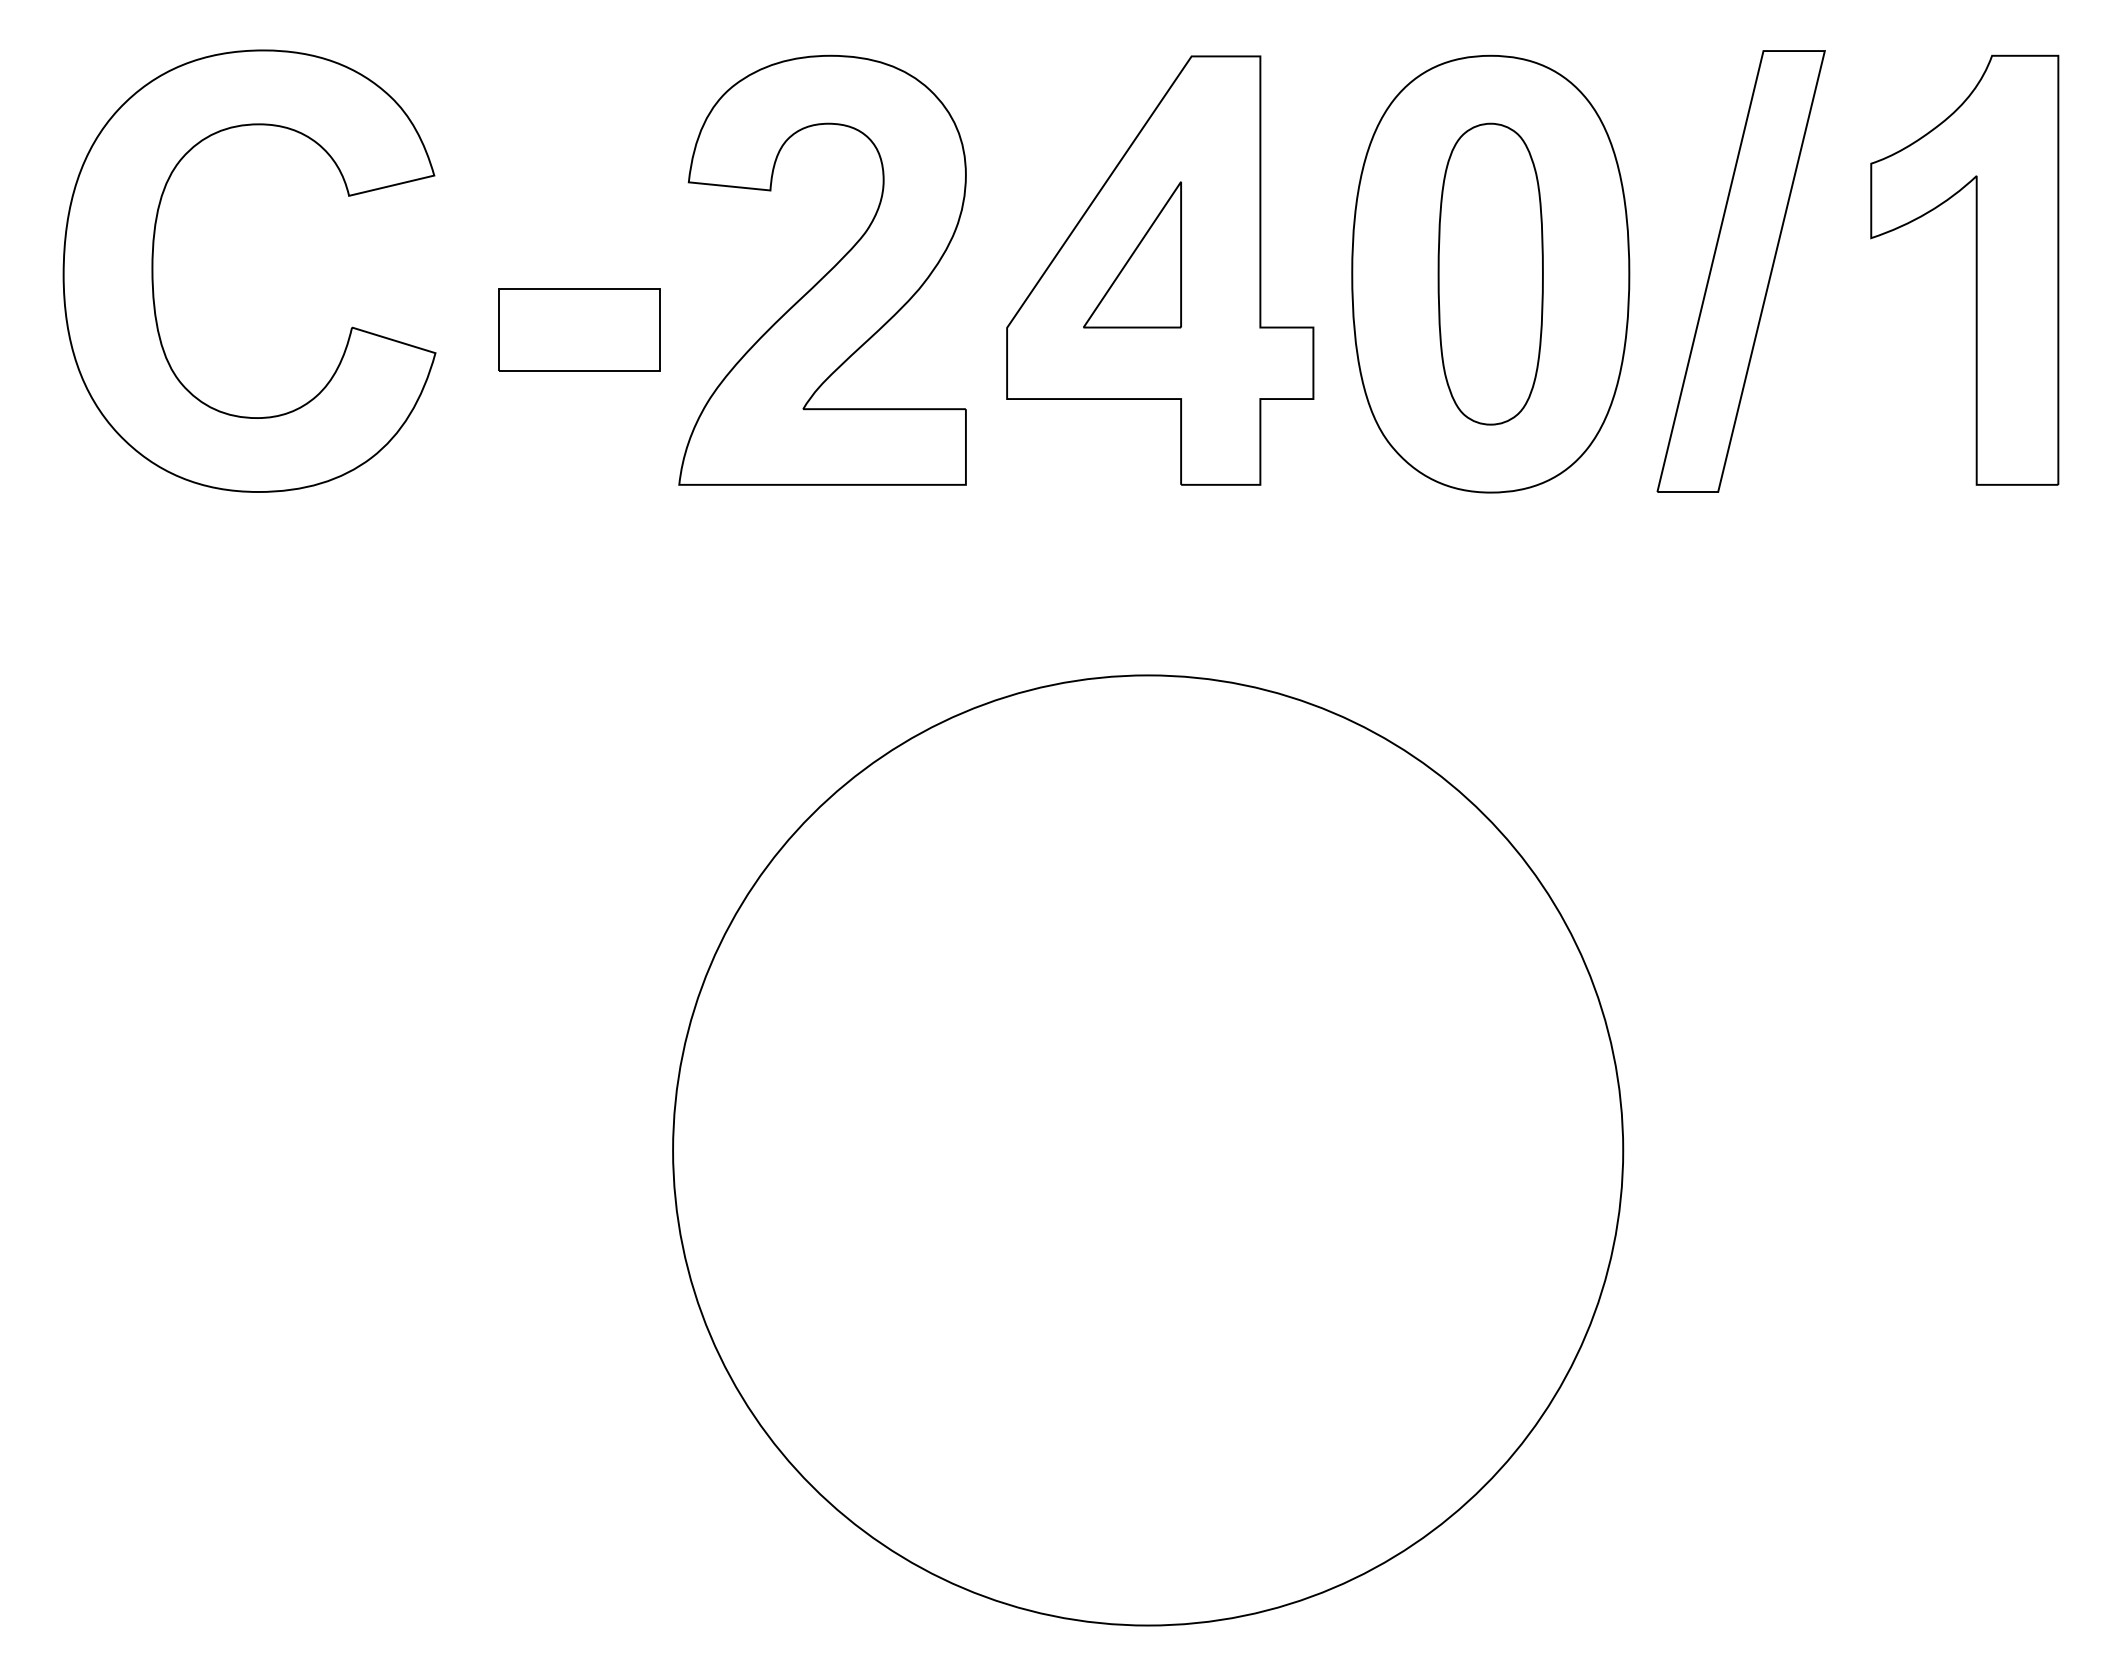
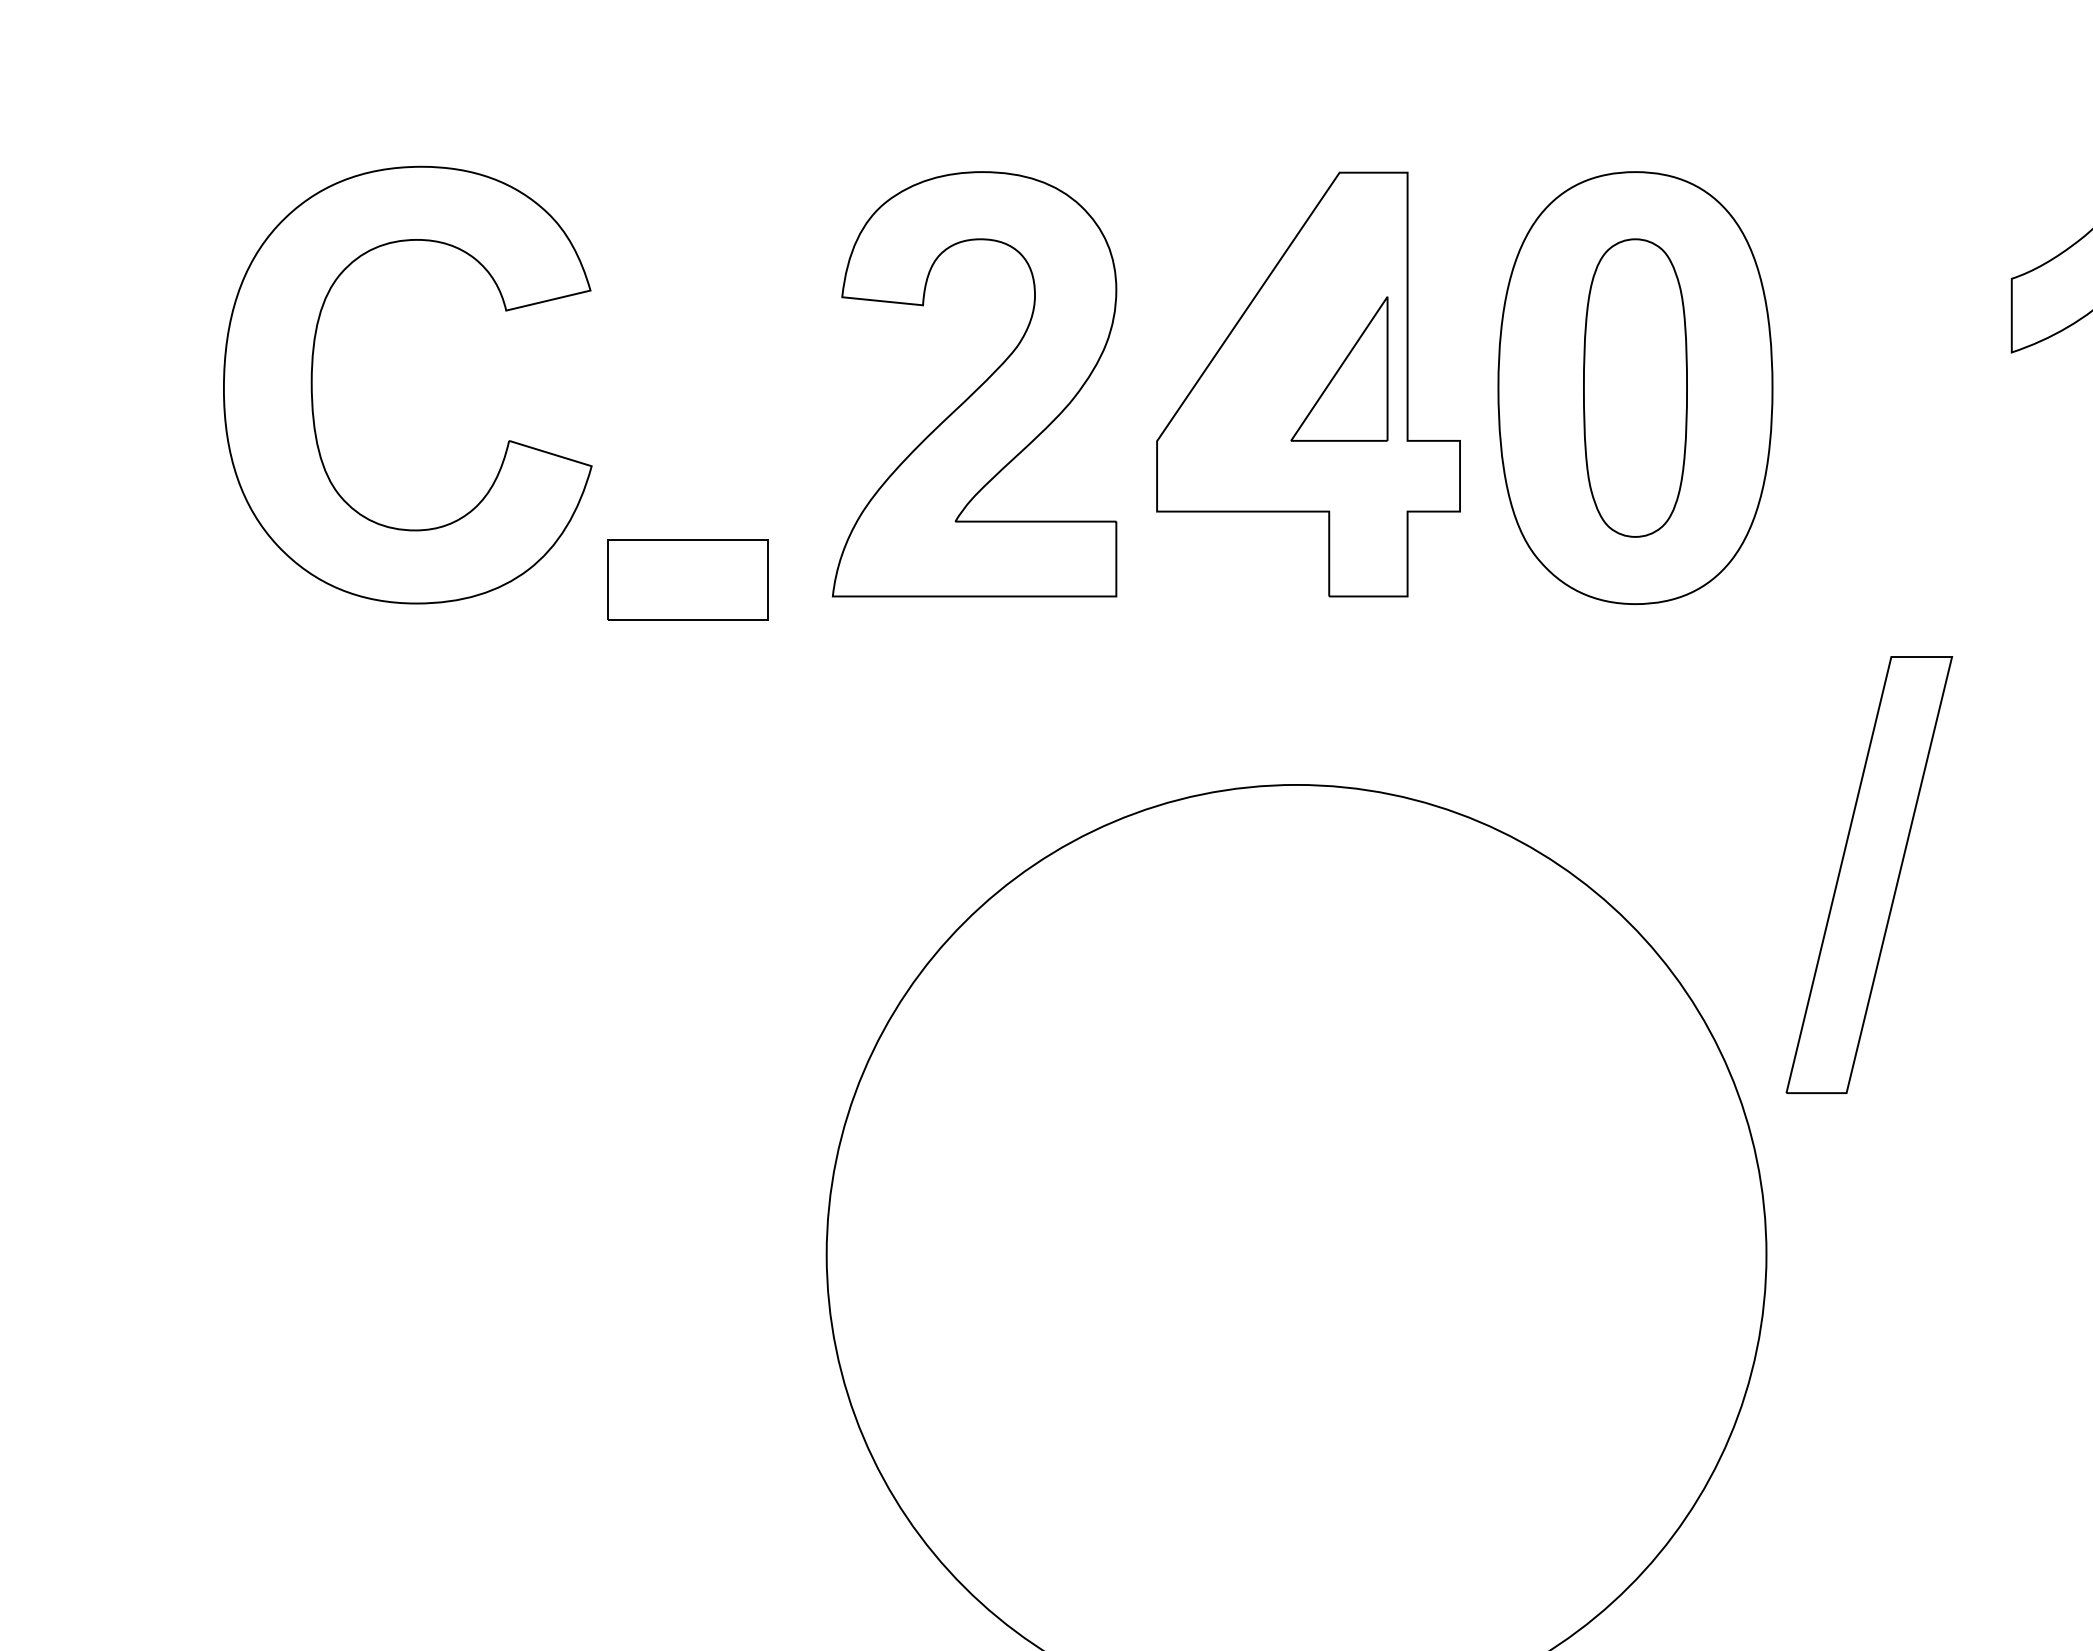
part: (1132, 254) -> (1339, 368), moved
part: (1740, 271) -> (1868, 875), moved
part: (579, 329) -> (687, 579), moved

